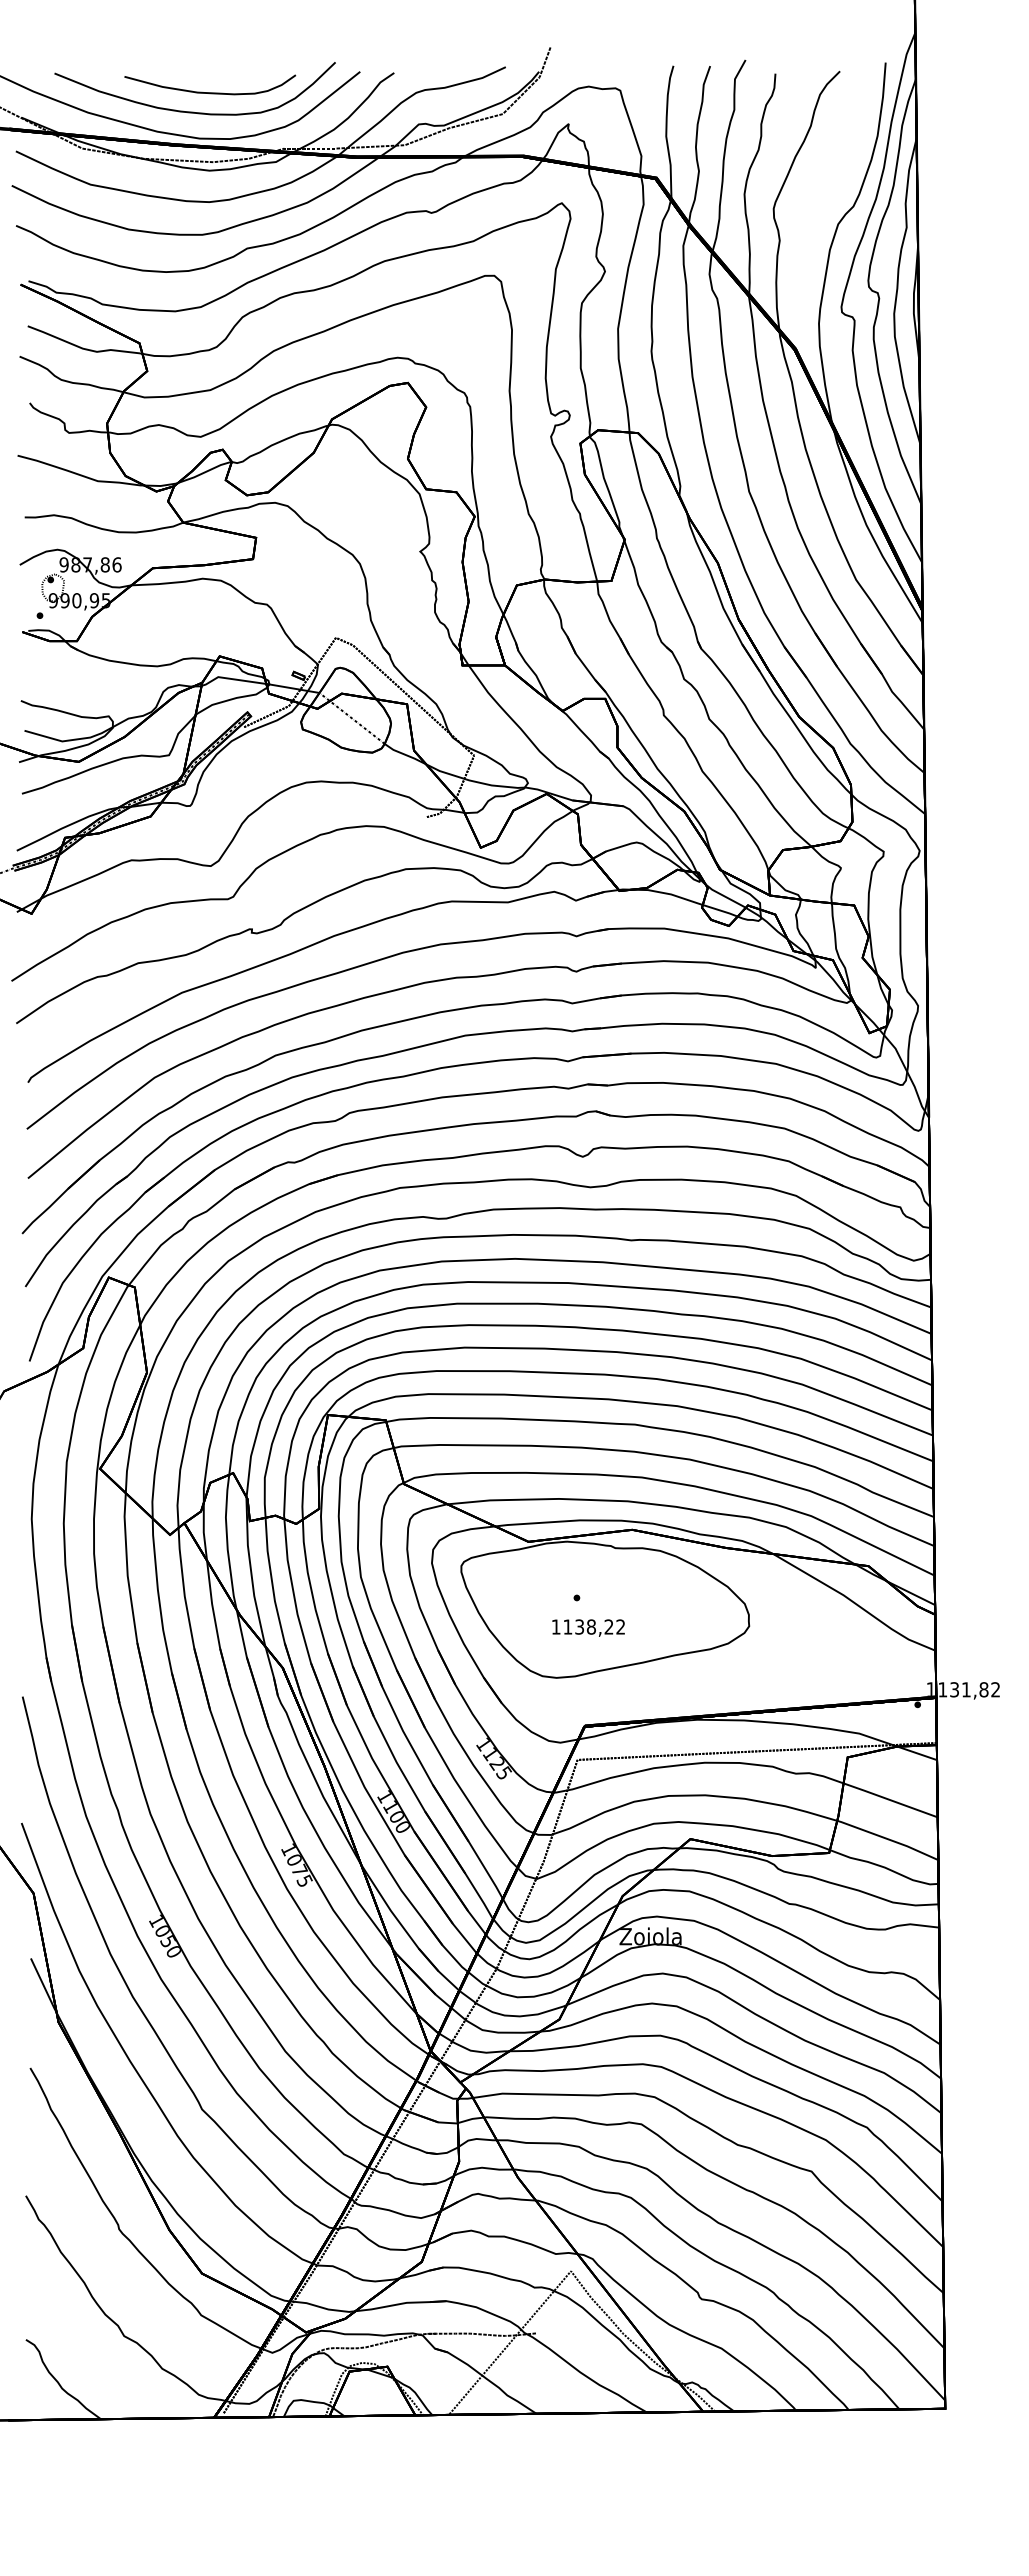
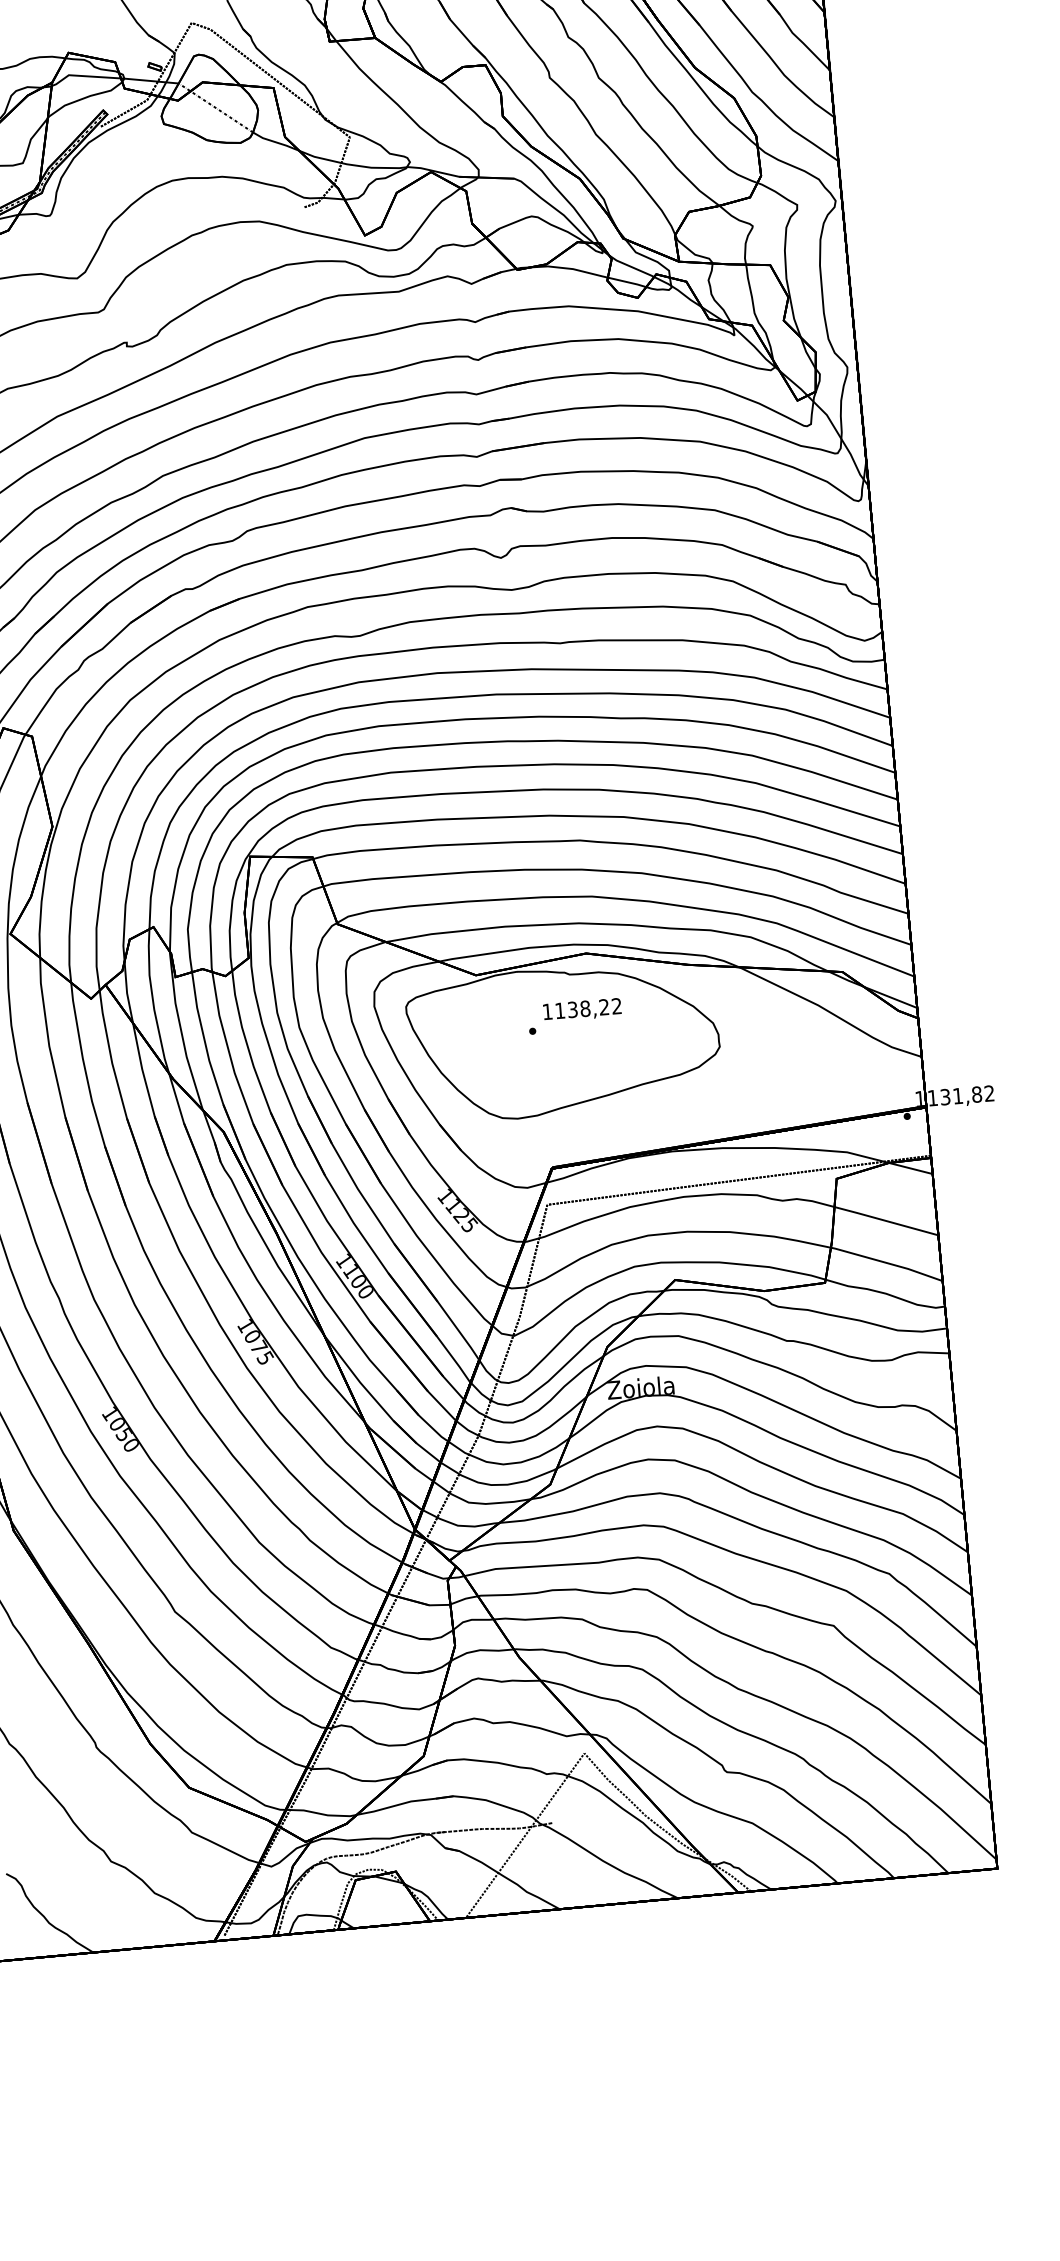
text: (588, 1627) -> (582, 1009), moved

